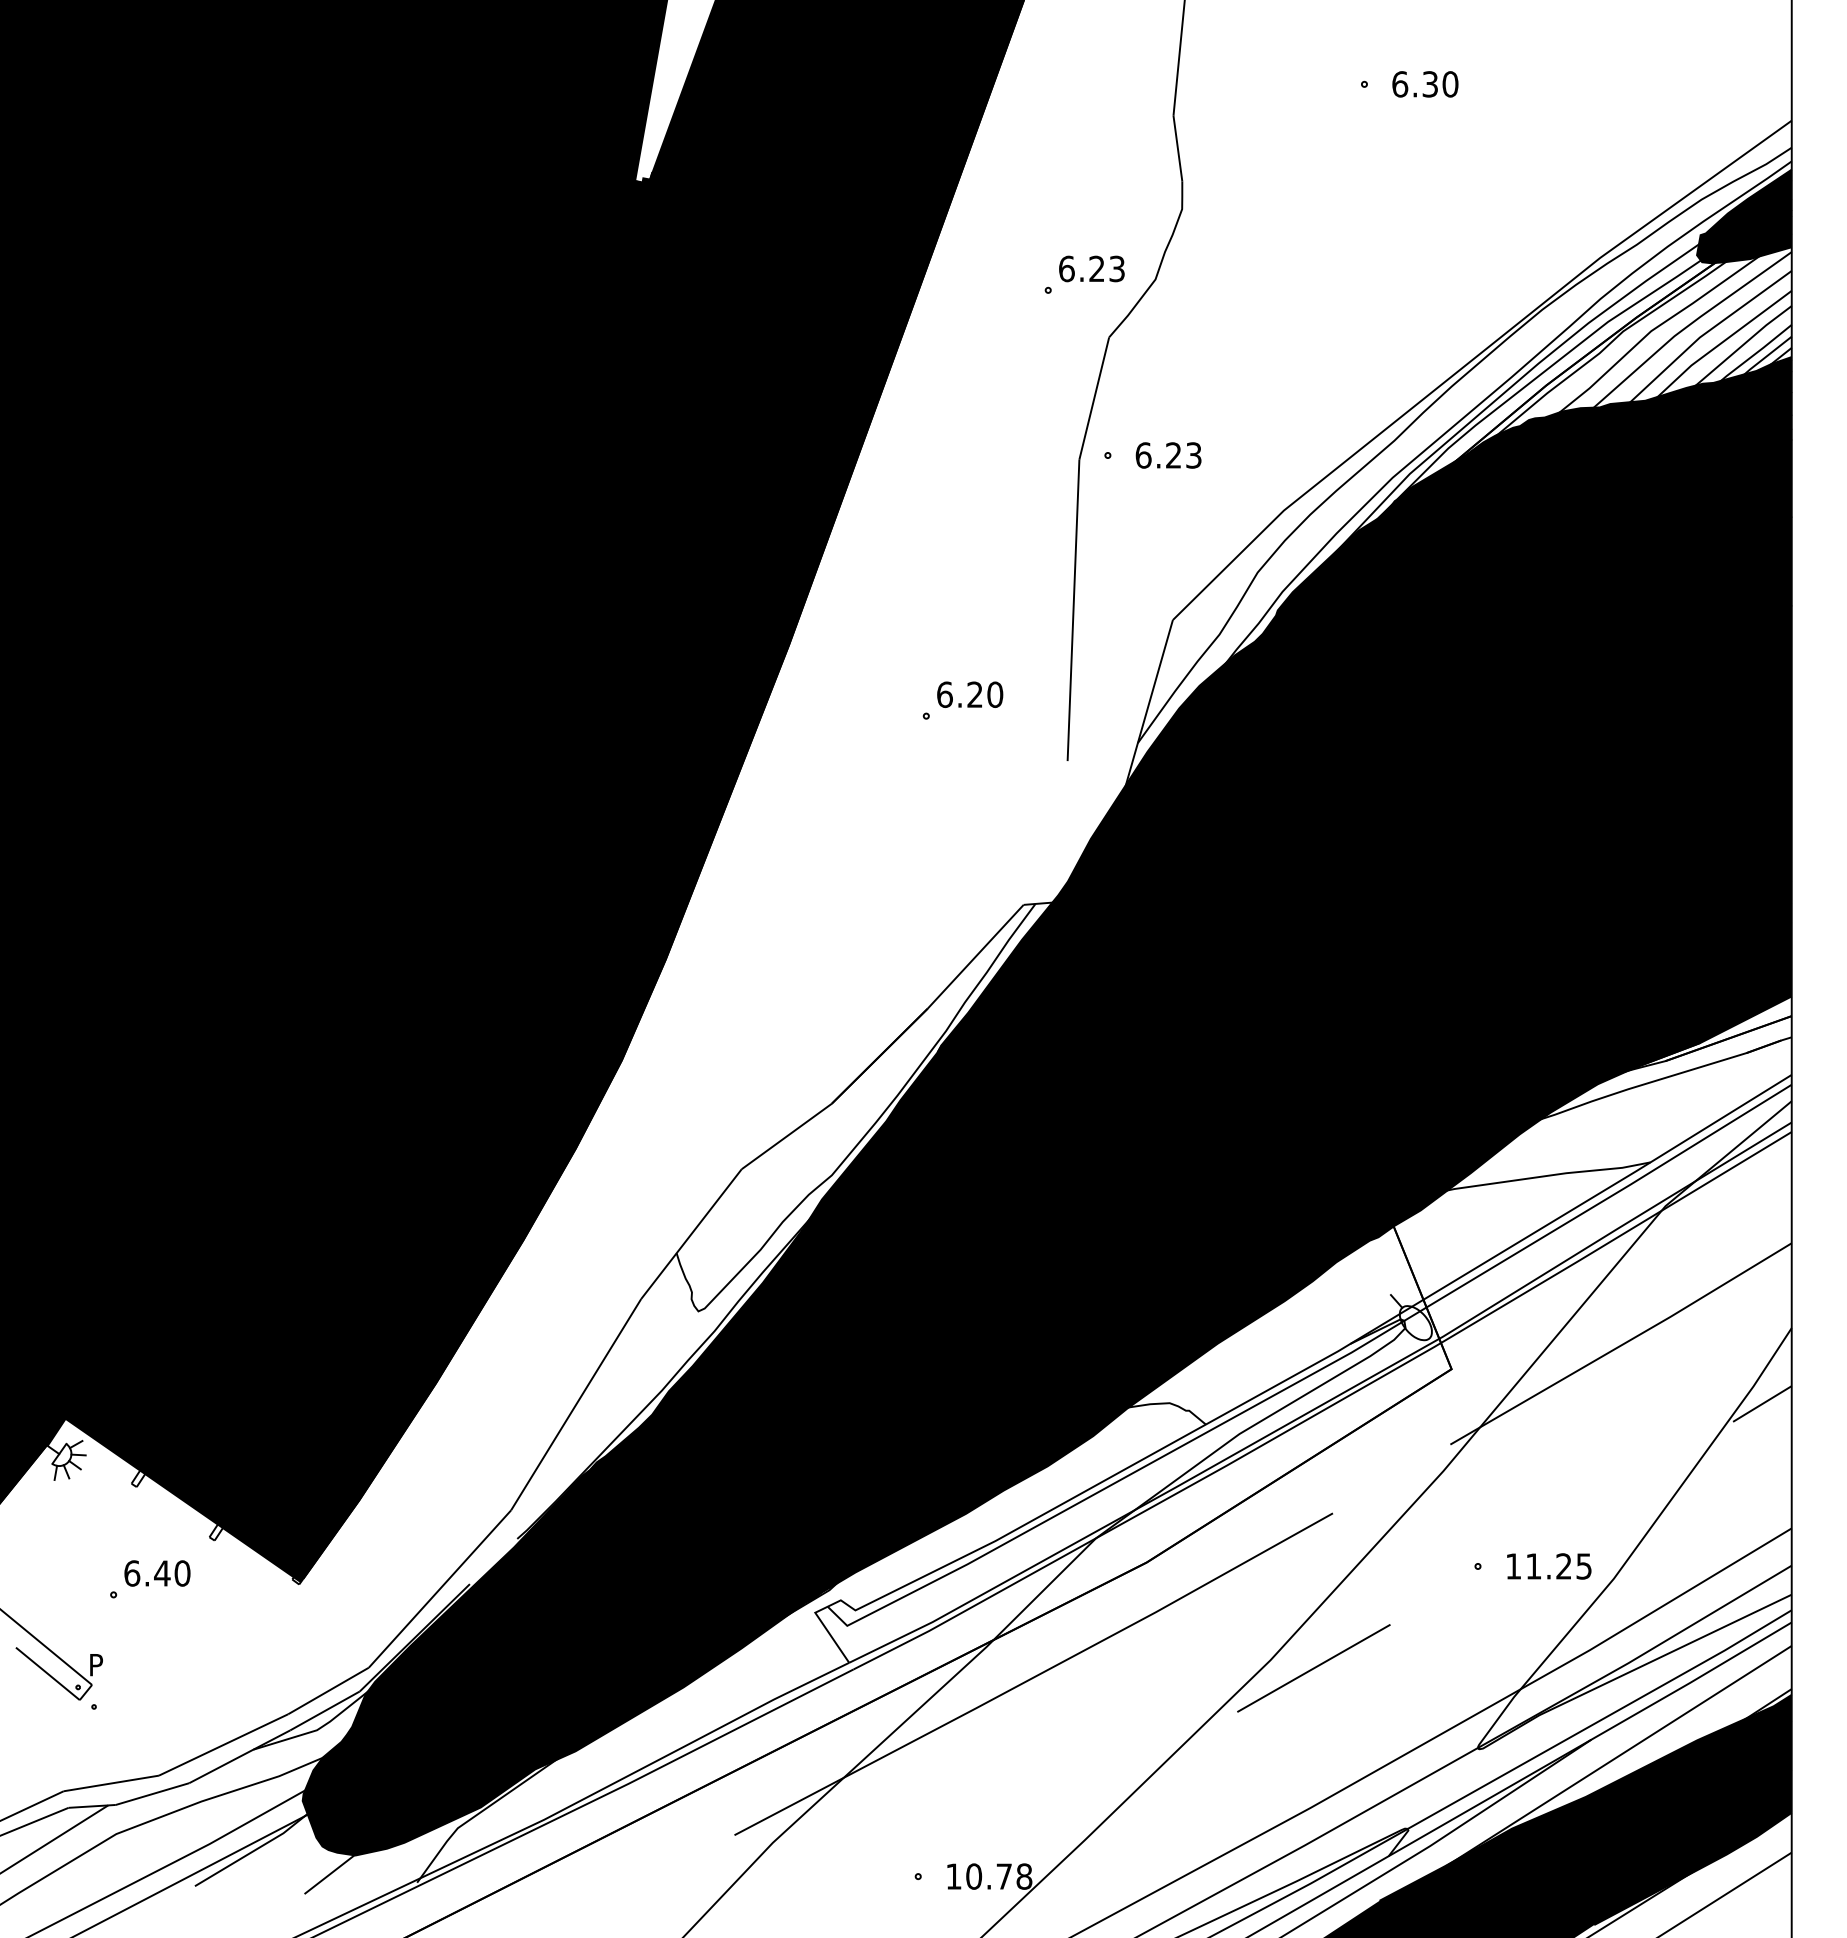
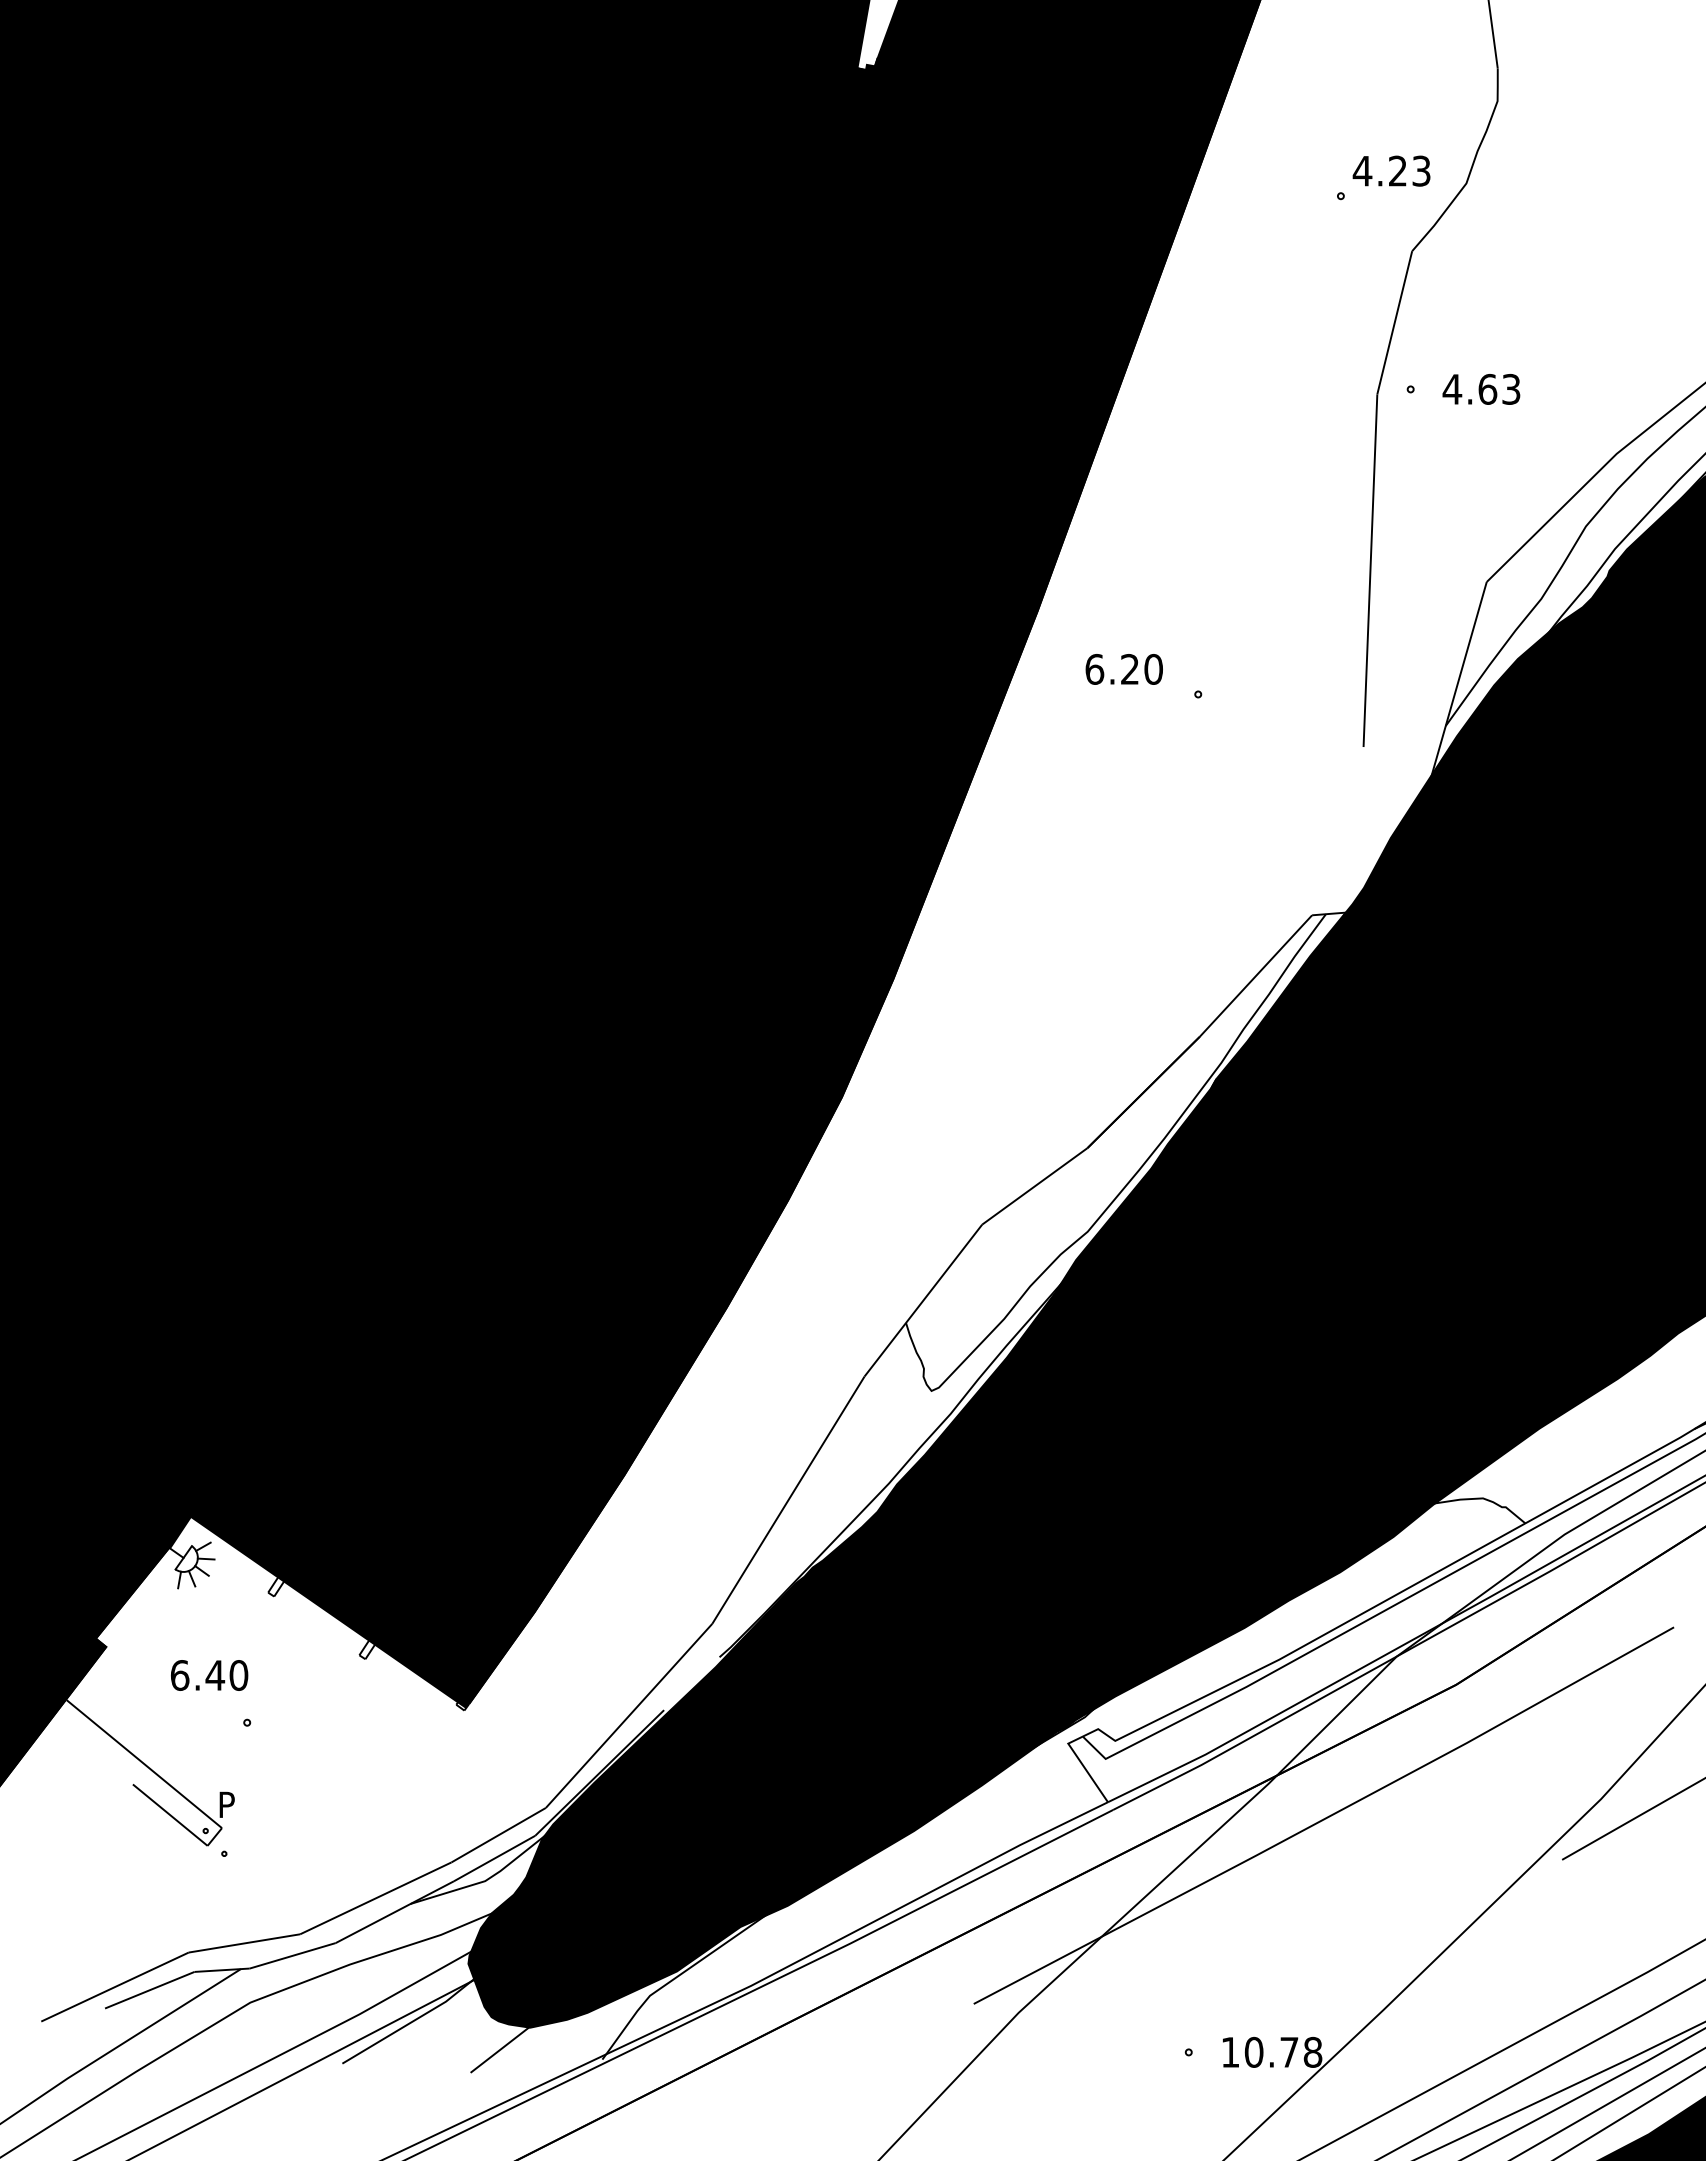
text: (1066, 268) -> (1362, 170), 6.23 -> 4.23
text: (1158, 455) -> (1469, 389), 6.23 -> 4.63
text: (970, 694) -> (1124, 669), moved
text: (157, 1573) -> (209, 1675), moved

